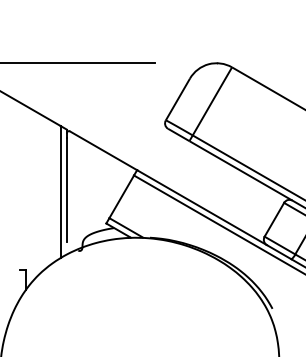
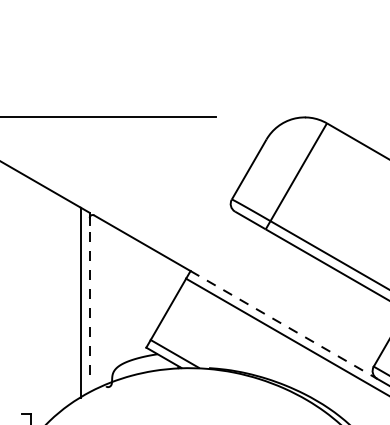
line: (66, 189) -> (89, 298), solid -> dashed
line: (202, 207) -> (284, 324), solid -> dashed

